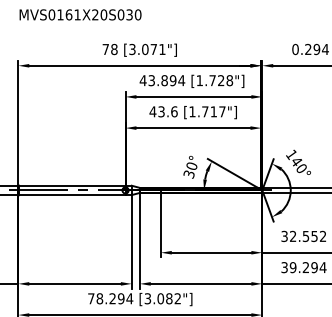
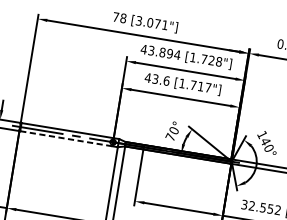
text: (188, 173) -> (170, 136), 30° -> 70°
line: (72, 195) -> (66, 139), solid -> dashed

